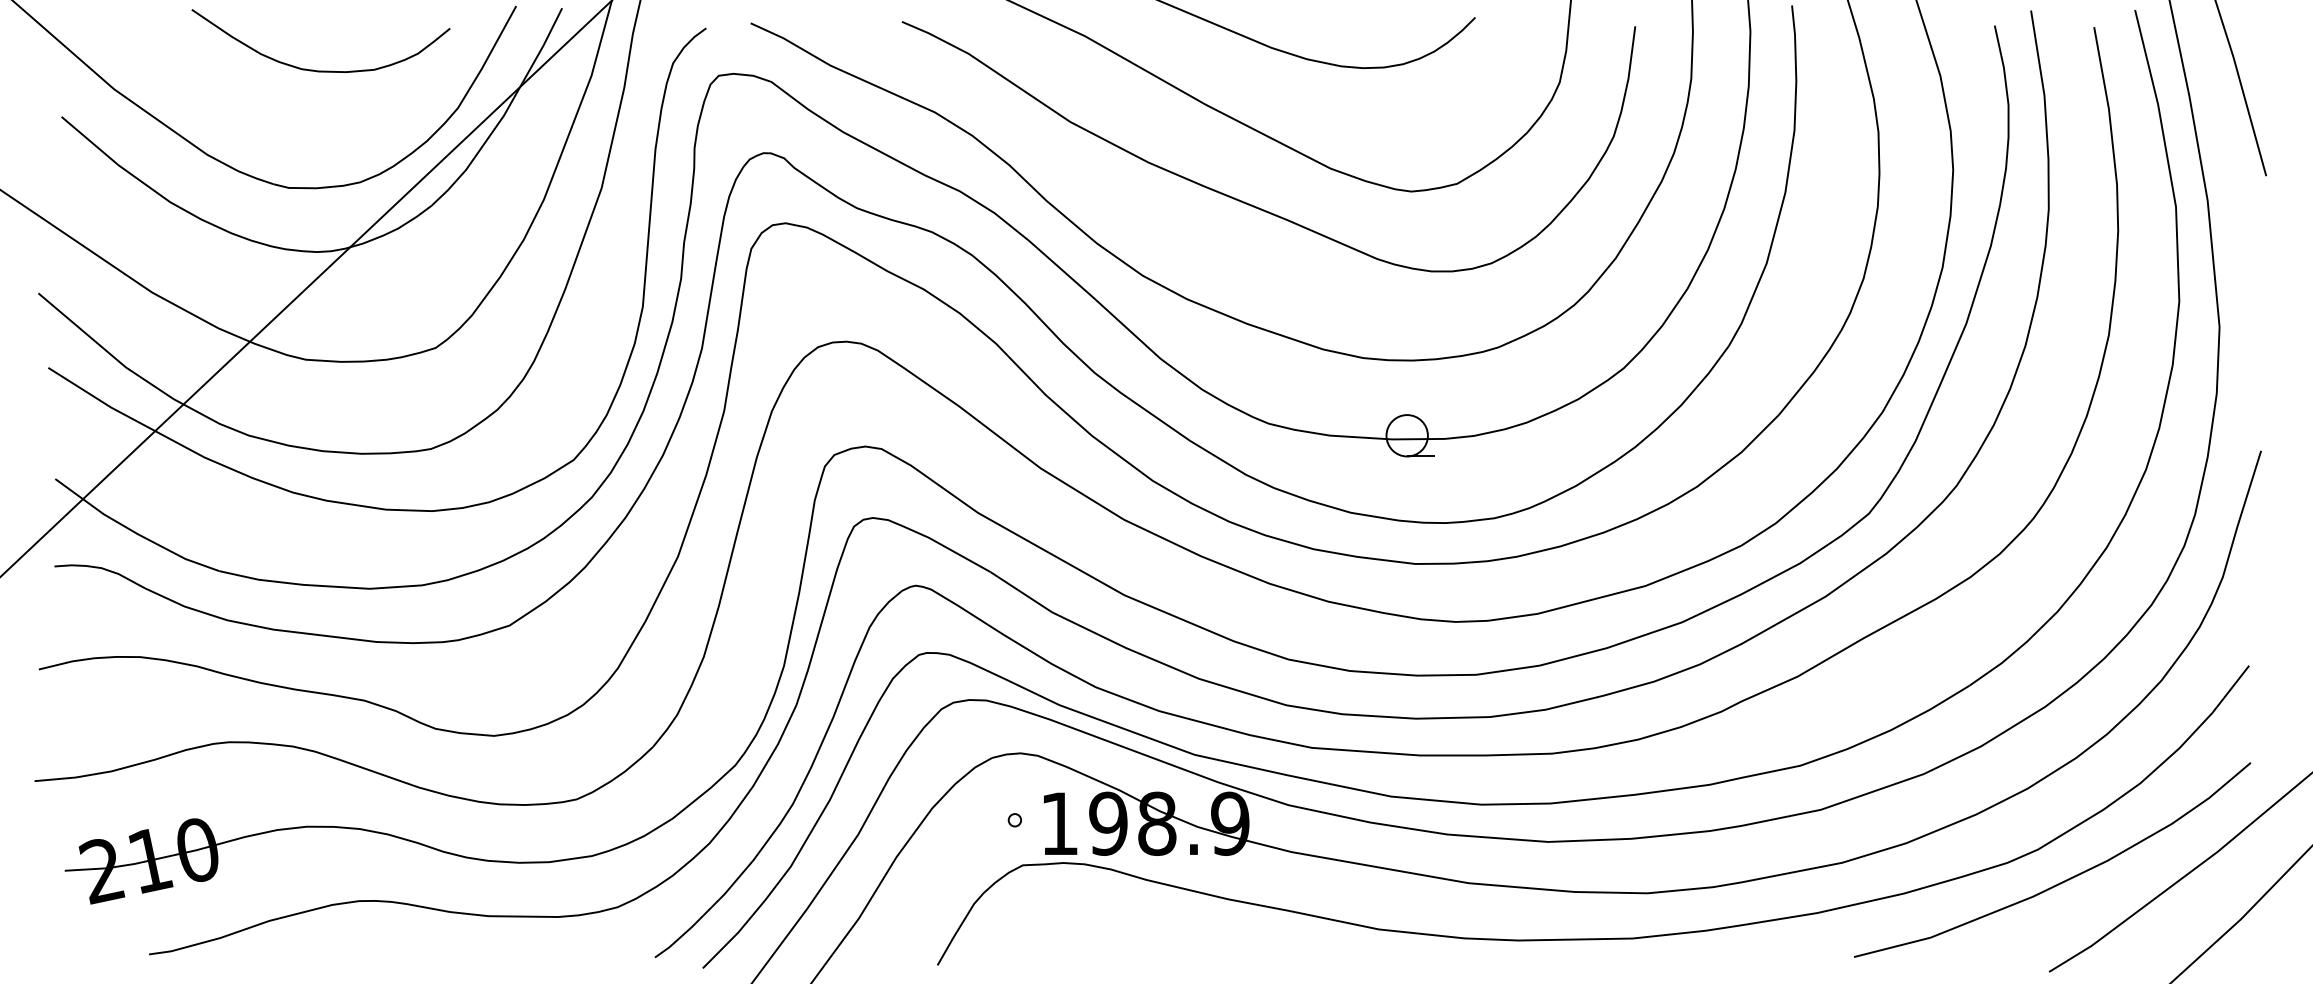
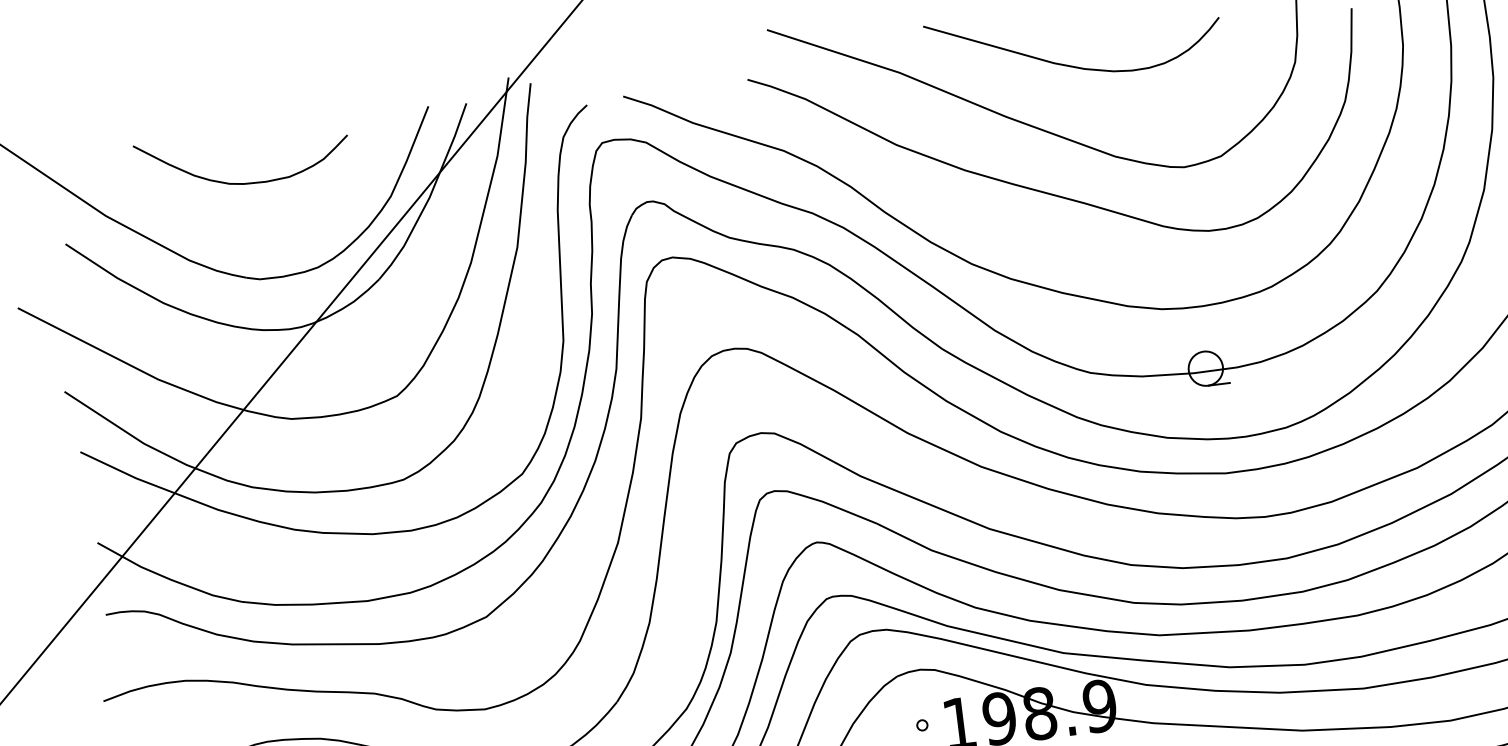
curve: (313, 69) -> (239, 182), moved

